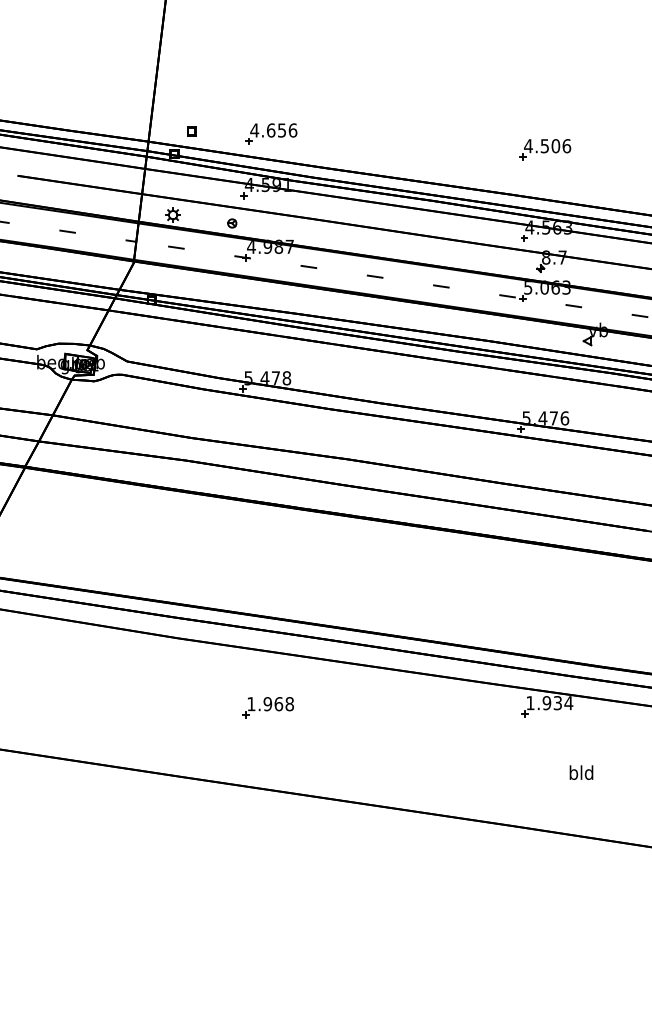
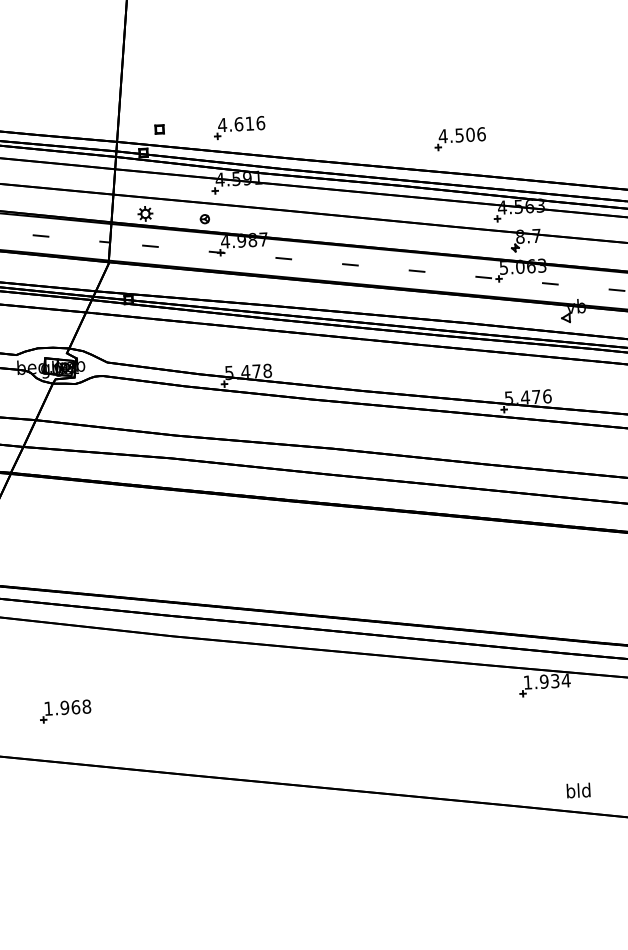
text: (281, 130) -> (249, 123), 4.656 -> 4.616
part: (545, 149) -> (460, 138), moved
part: (267, 707) -> (64, 711), moved
text: (581, 772) -> (578, 790), moved

